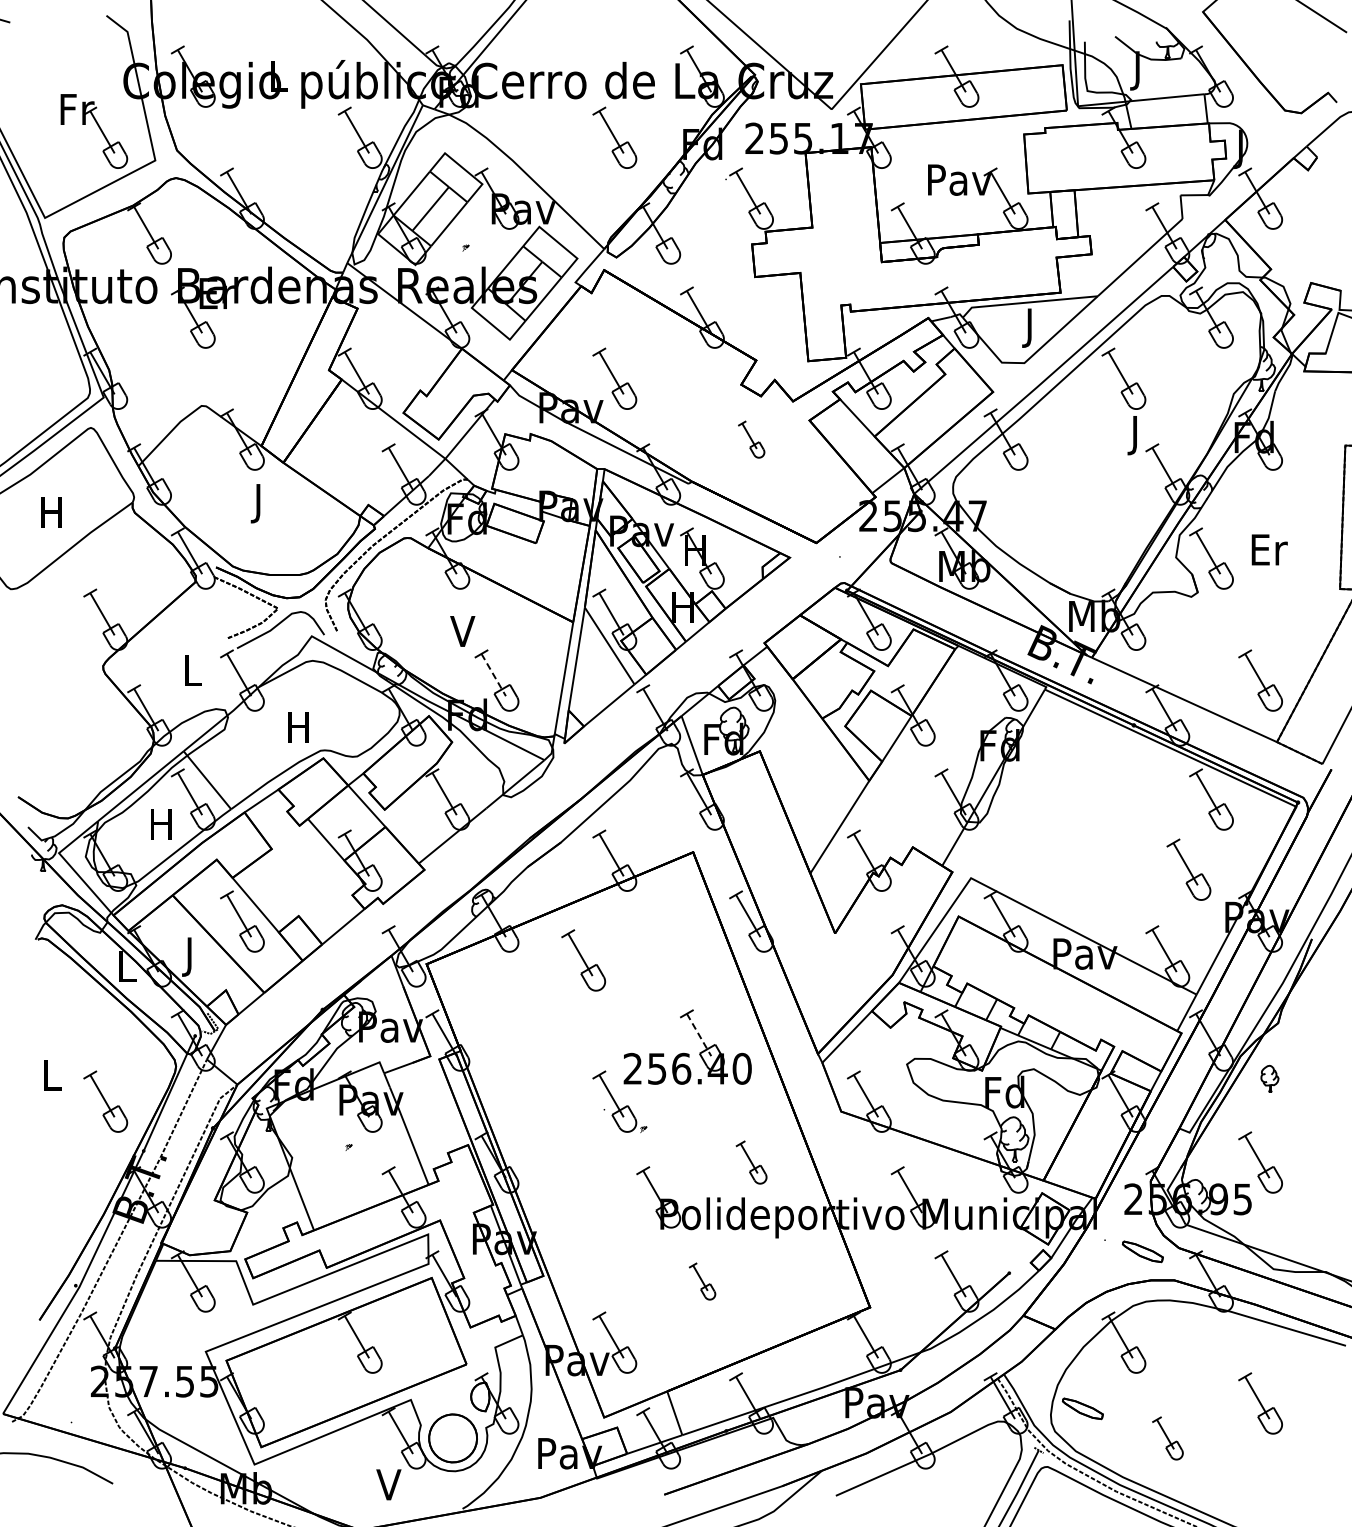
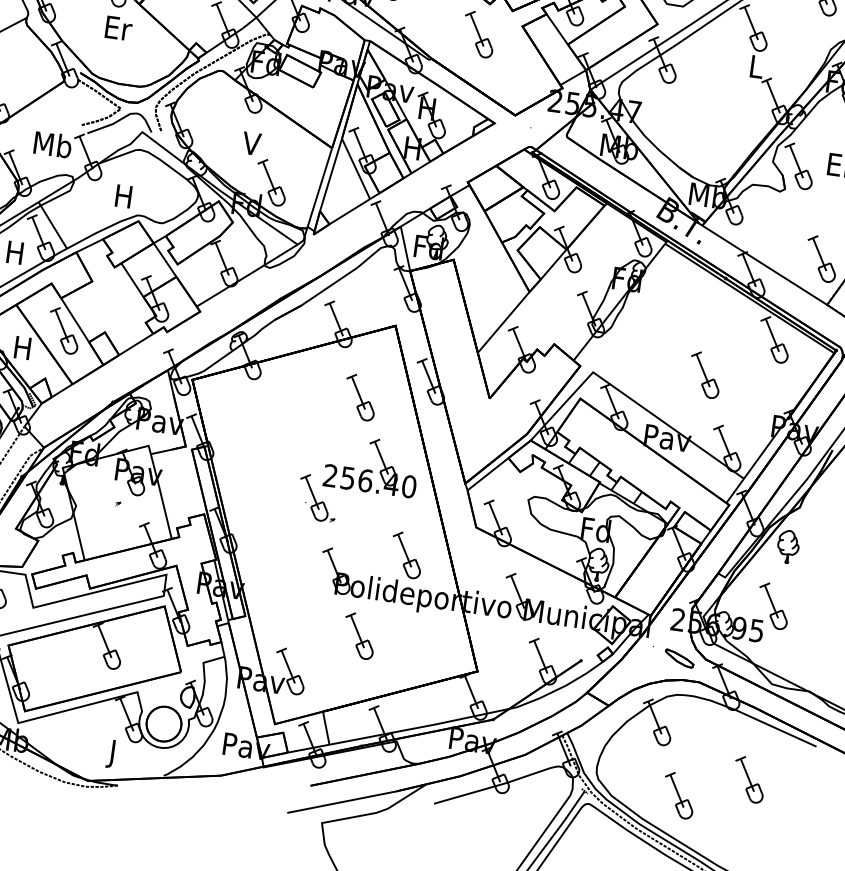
text: (1136, 435) -> (756, 69), J -> L
part: (751, 439) -> (478, 34), size x1.67
text: (260, 503) -> (118, 31), J -> Er
text: (192, 670) -> (53, 144), L -> Mb
line: (493, 675) -> (269, 178), dashed -> solid
part: (1188, 869) -> (704, 374), moved
text: (189, 956) -> (22, 350), J -> H
part: (583, 960) -> (360, 397), moved
line: (699, 1035) -> (381, 458), dashed -> solid
part: (1269, 1078) -> (788, 546), size x1.67
part: (751, 1162) -> (406, 555), size x1.43
part: (702, 1281) -> (359, 636), size x1.67
part: (1082, 1408) -> (620, 765), removed
part: (1167, 1438) -> (678, 795), size x1.43
text: (388, 1488) -> (112, 753), V -> J

